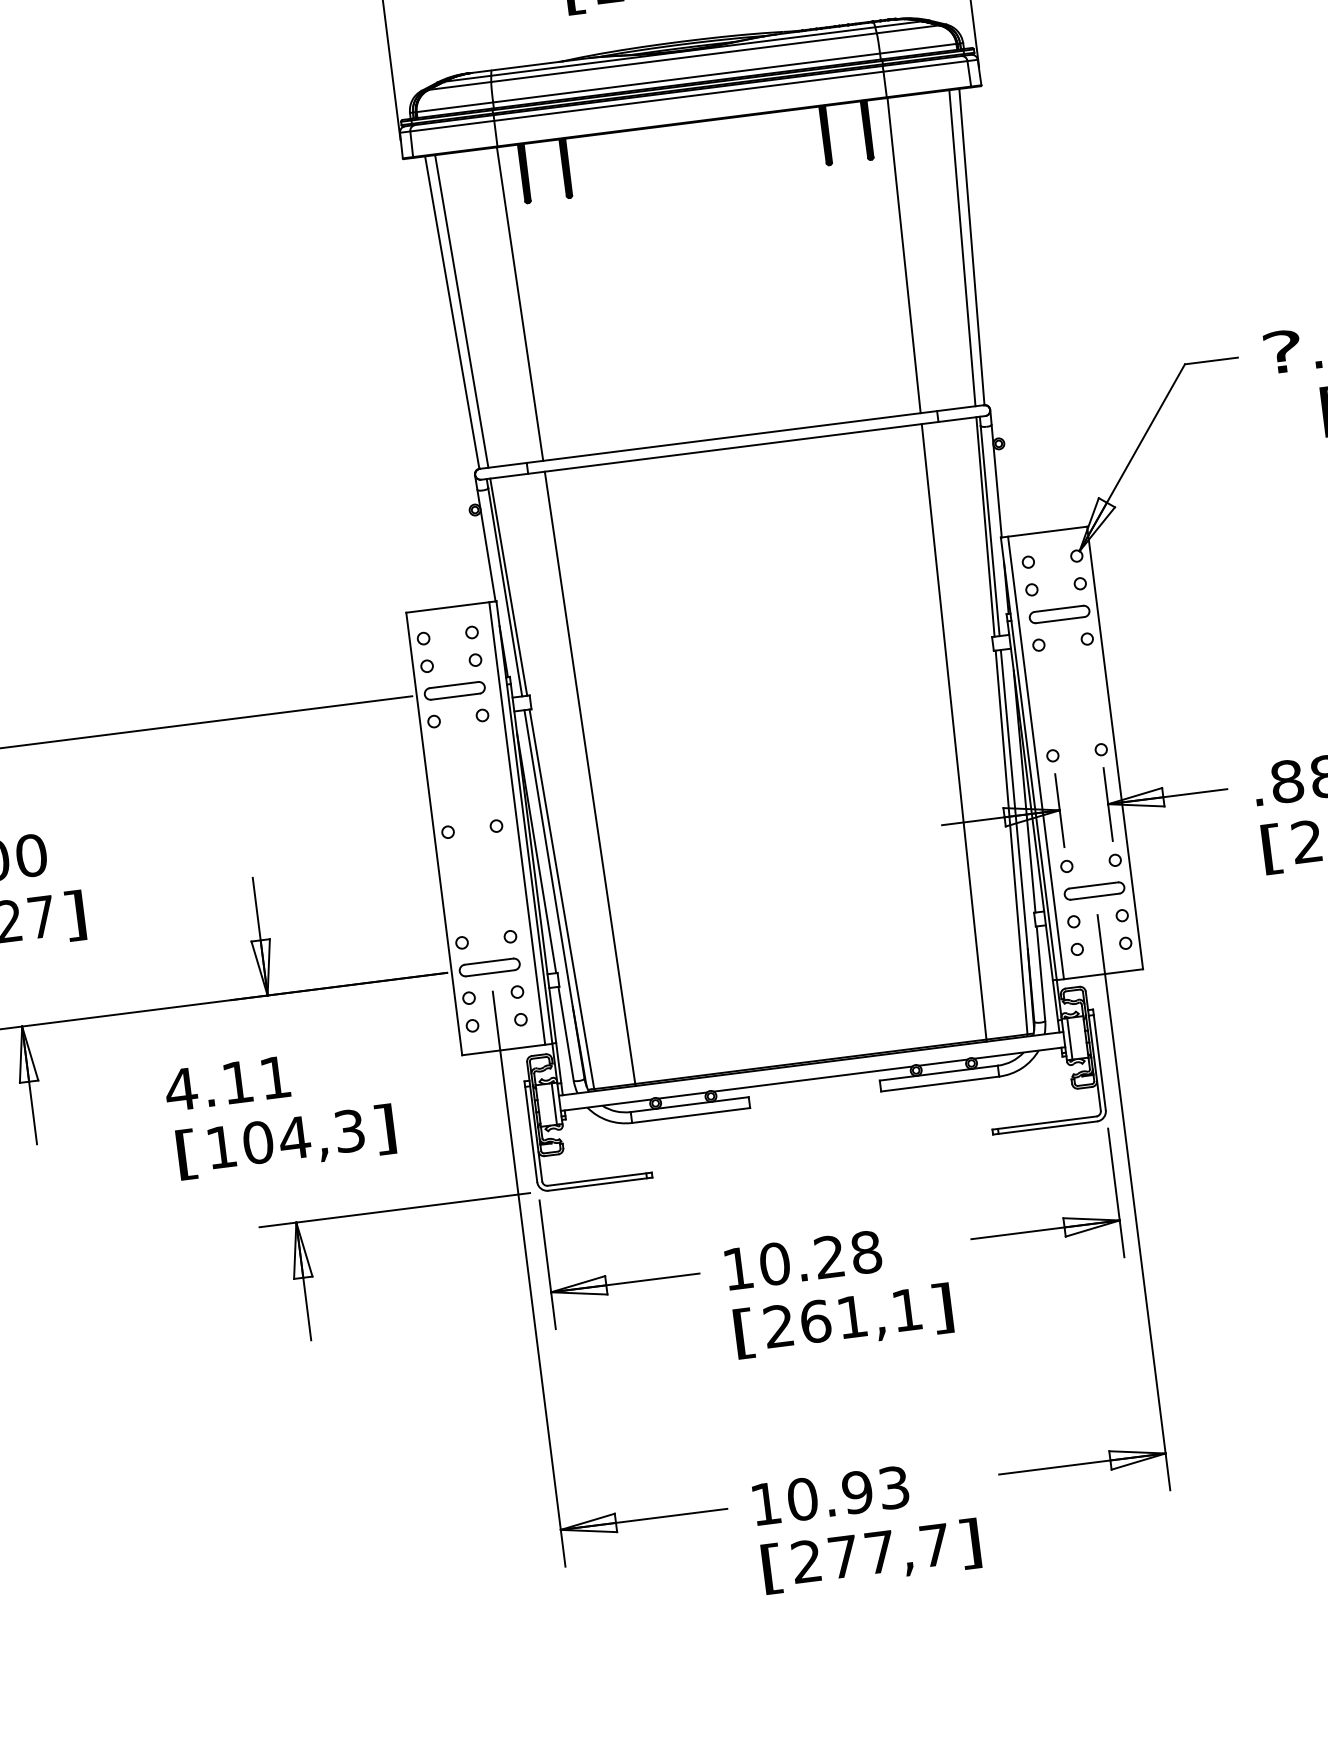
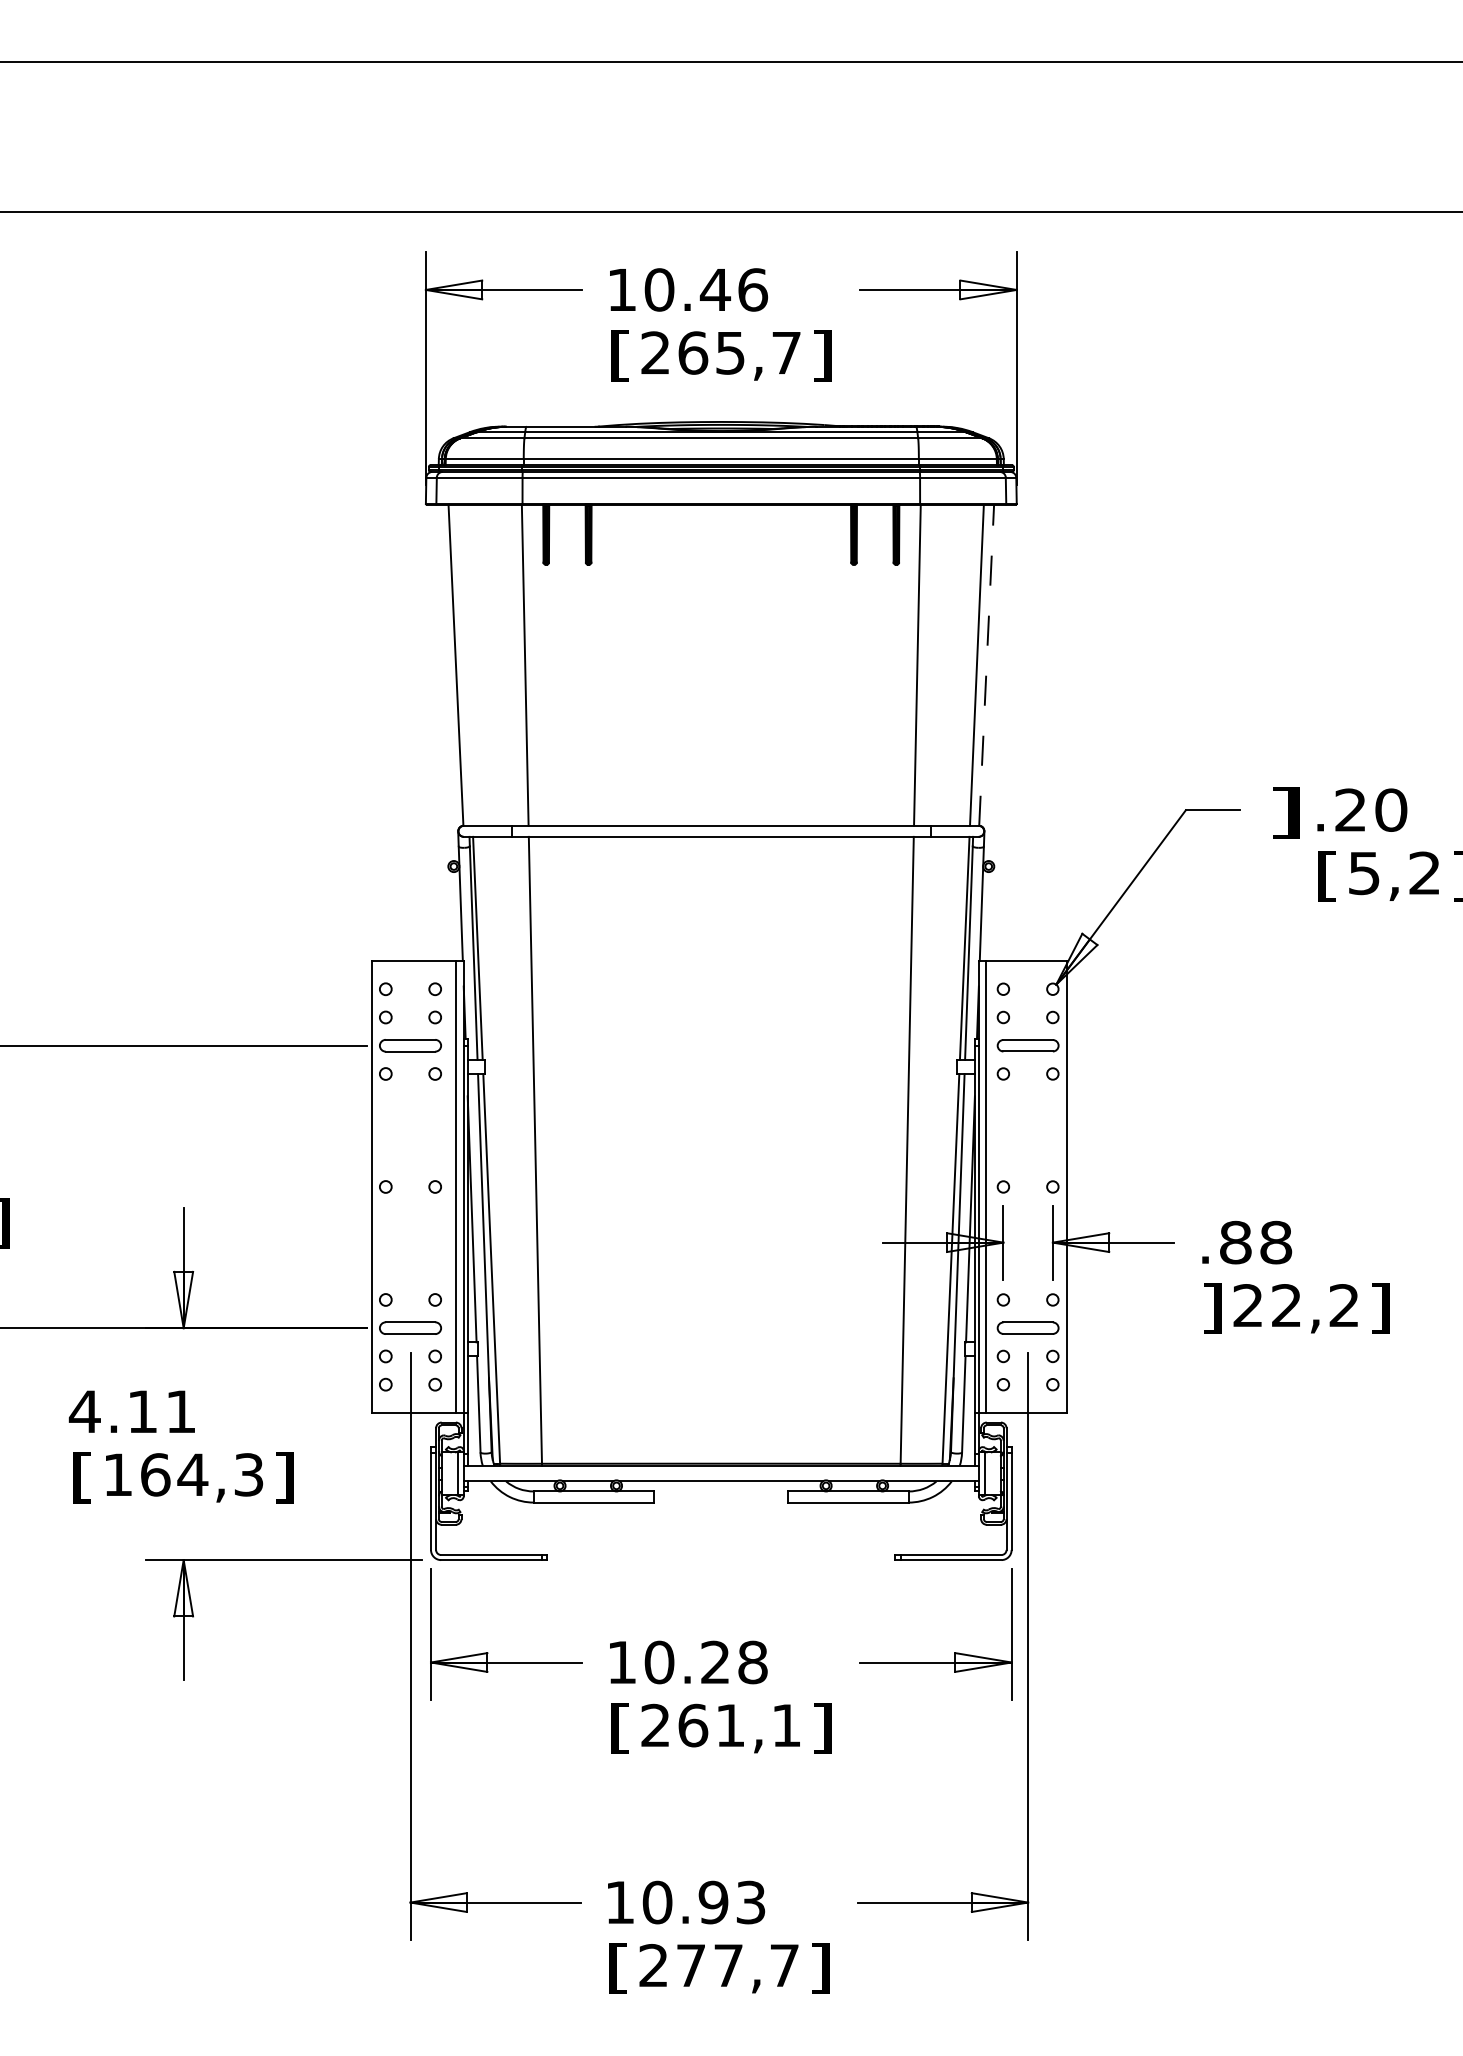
line: (971, 247) -> (986, 665), solid -> dashed
line: (461, 310) -> (465, 664), removed
text: (1282, 354) -> (1285, 812), ? -> ]
text: (1272, 848) -> (1212, 1308), [ -> ]
text: (258, 1142) -> (155, 1474), 104,3 -> 164,3

